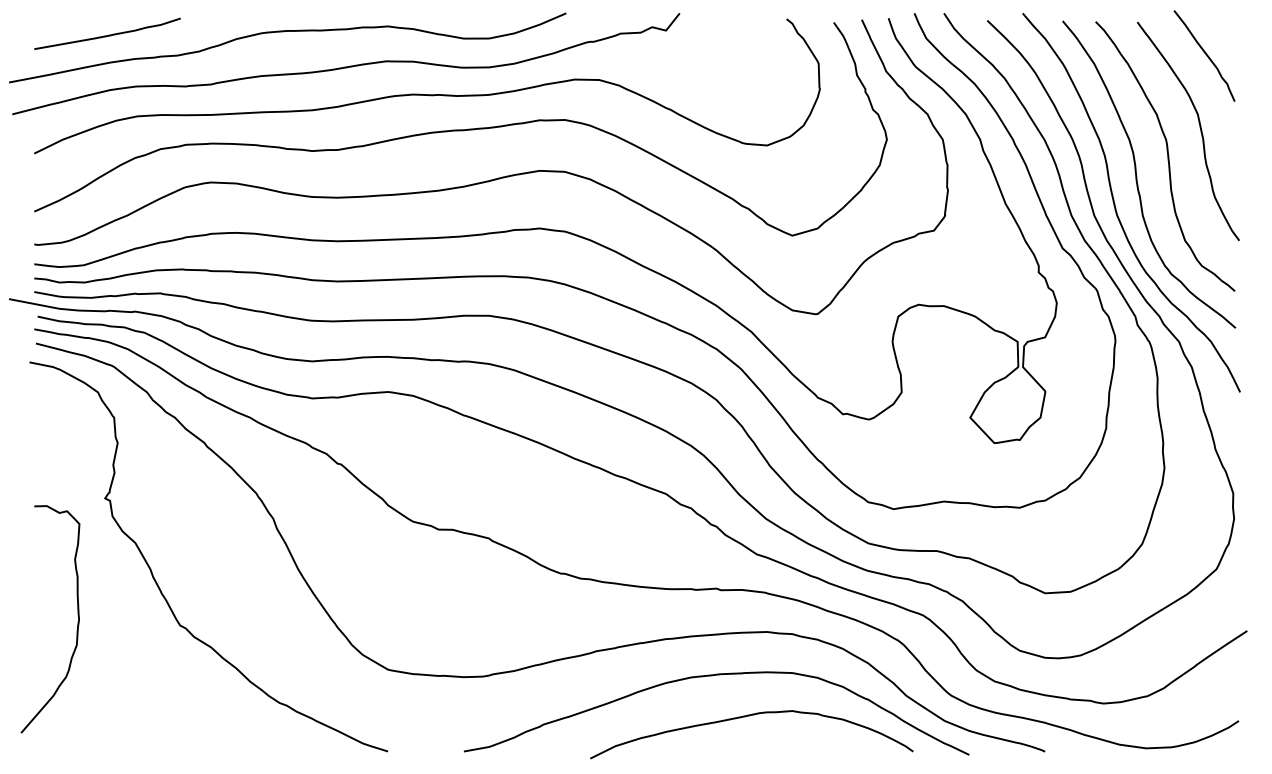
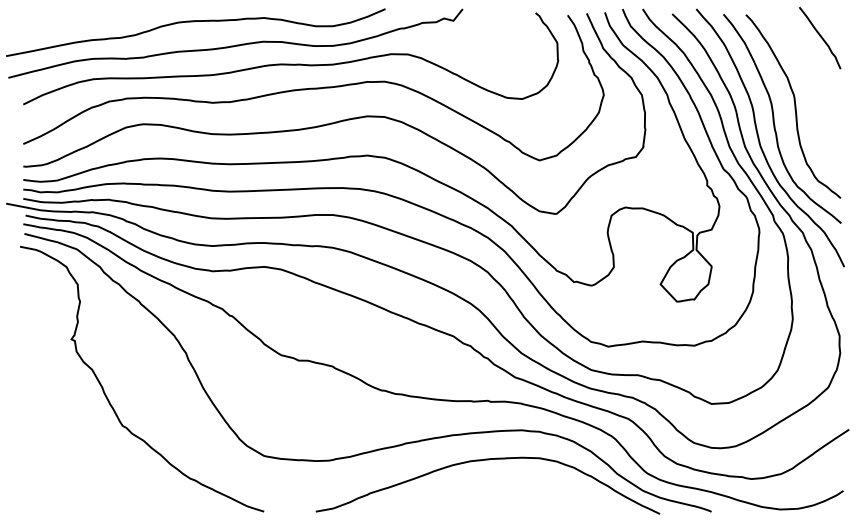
curve: (108, 34) -> (73, 23), removed
curve: (1199, 129) -> (816, 88), removed
curve: (77, 619) -> (52, 421), removed
curve: (748, 717) -> (509, 488), removed

